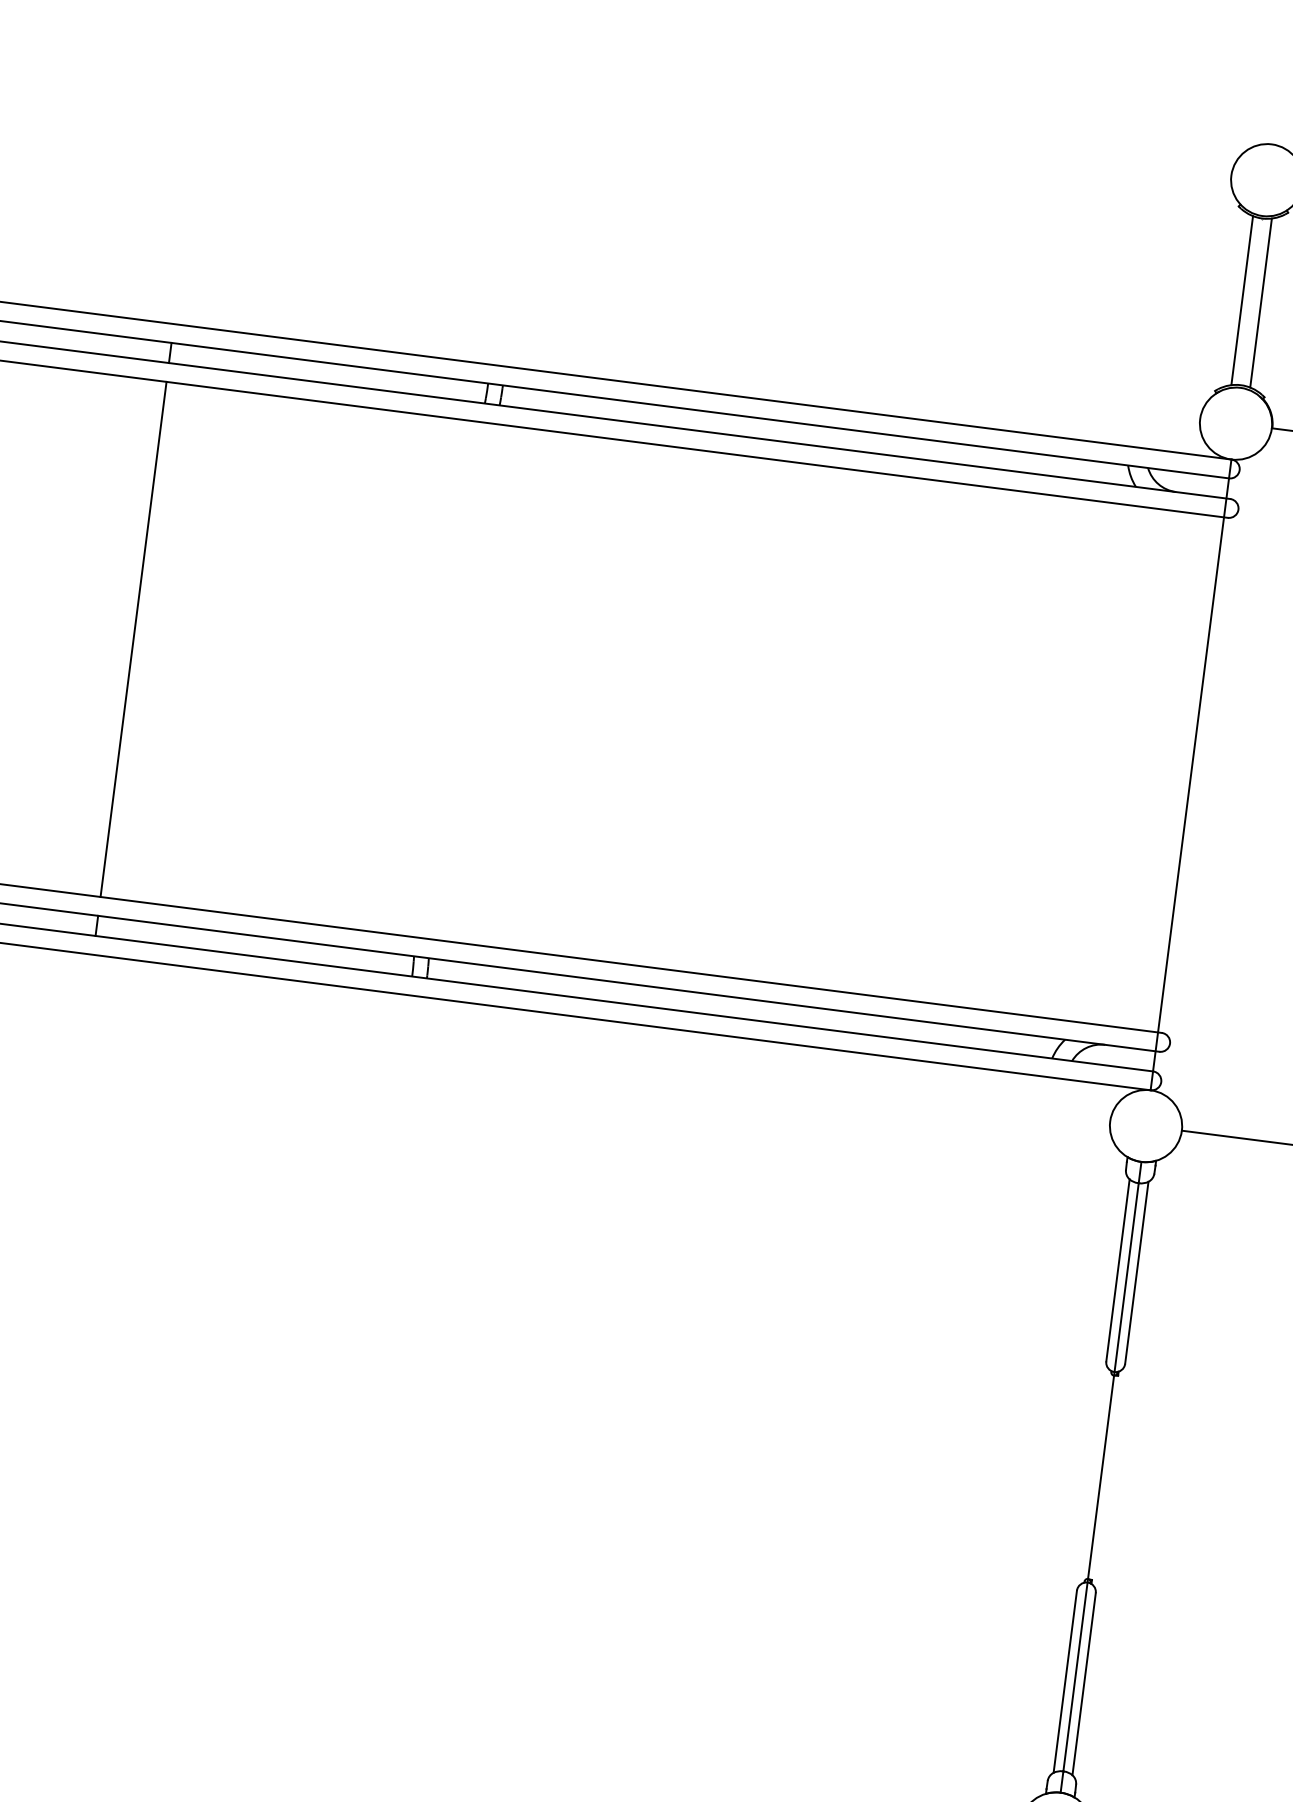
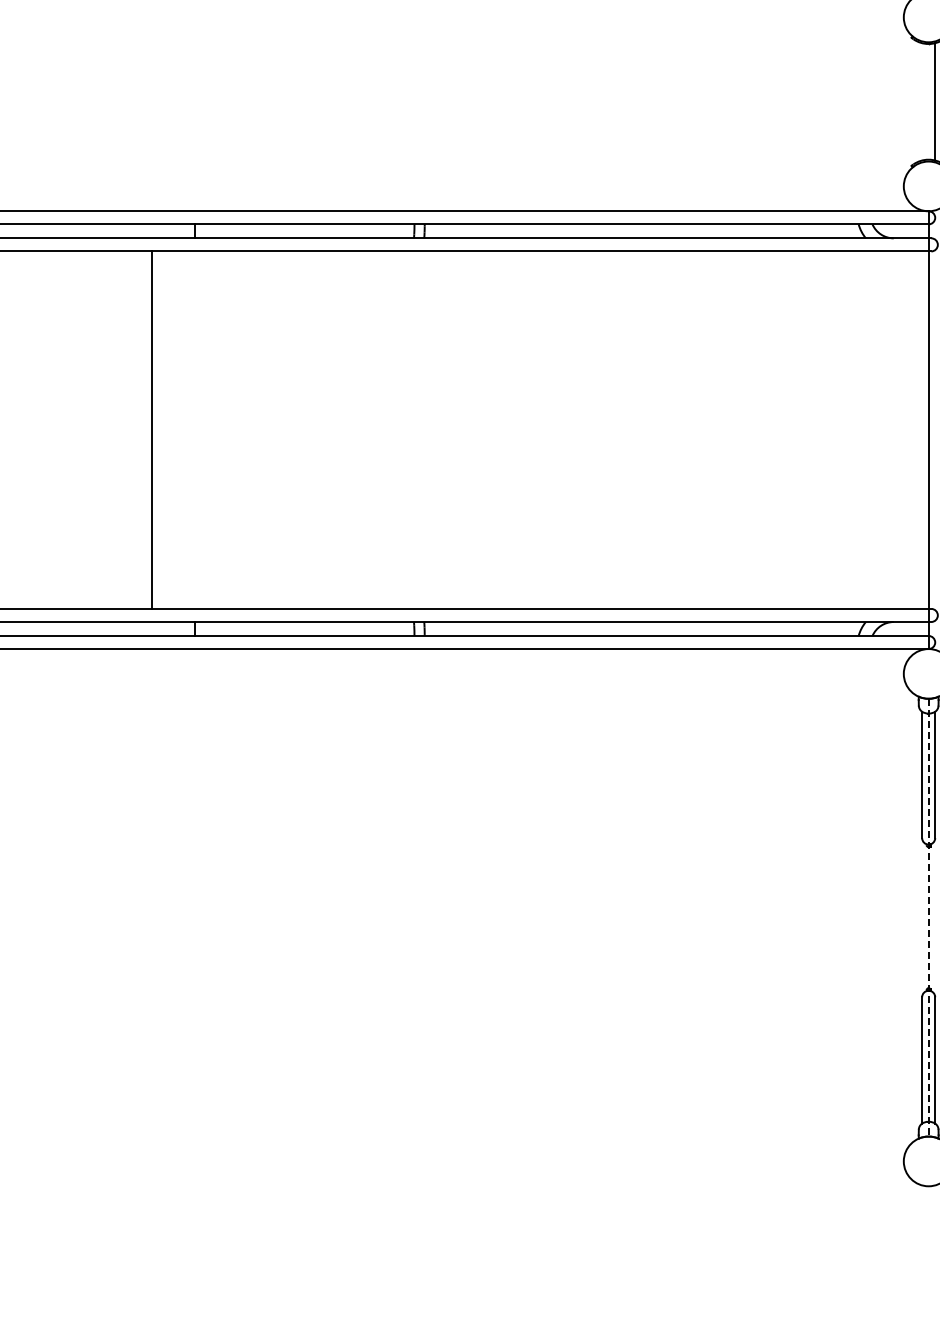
line: (1242, 300) -> (922, 101), removed
line: (133, 638) -> (151, 429), moved
line: (1100, 1477) -> (928, 917), solid -> dashed

